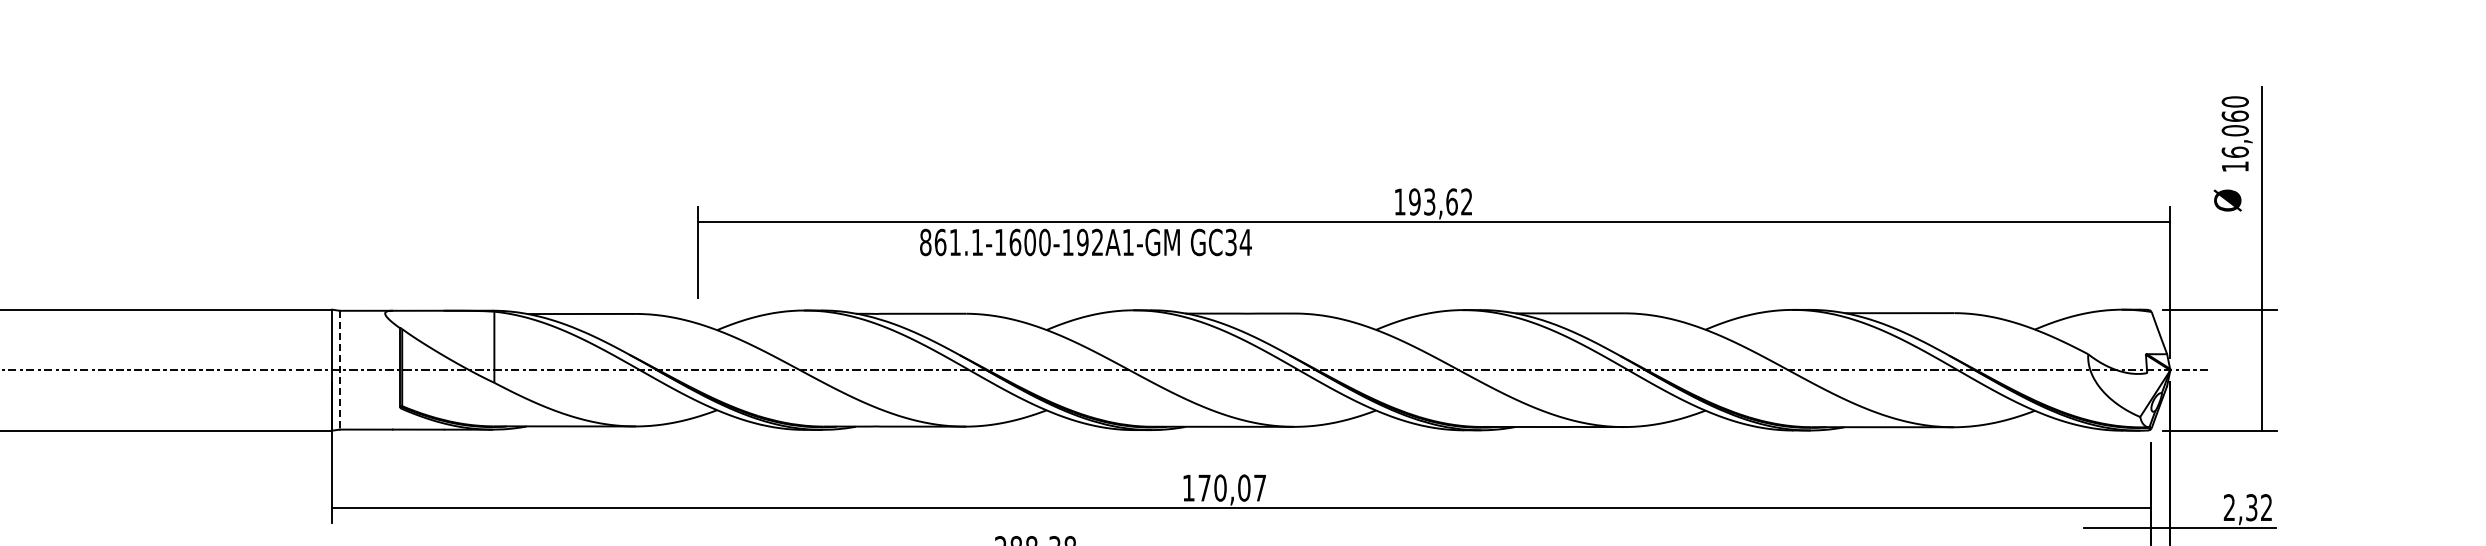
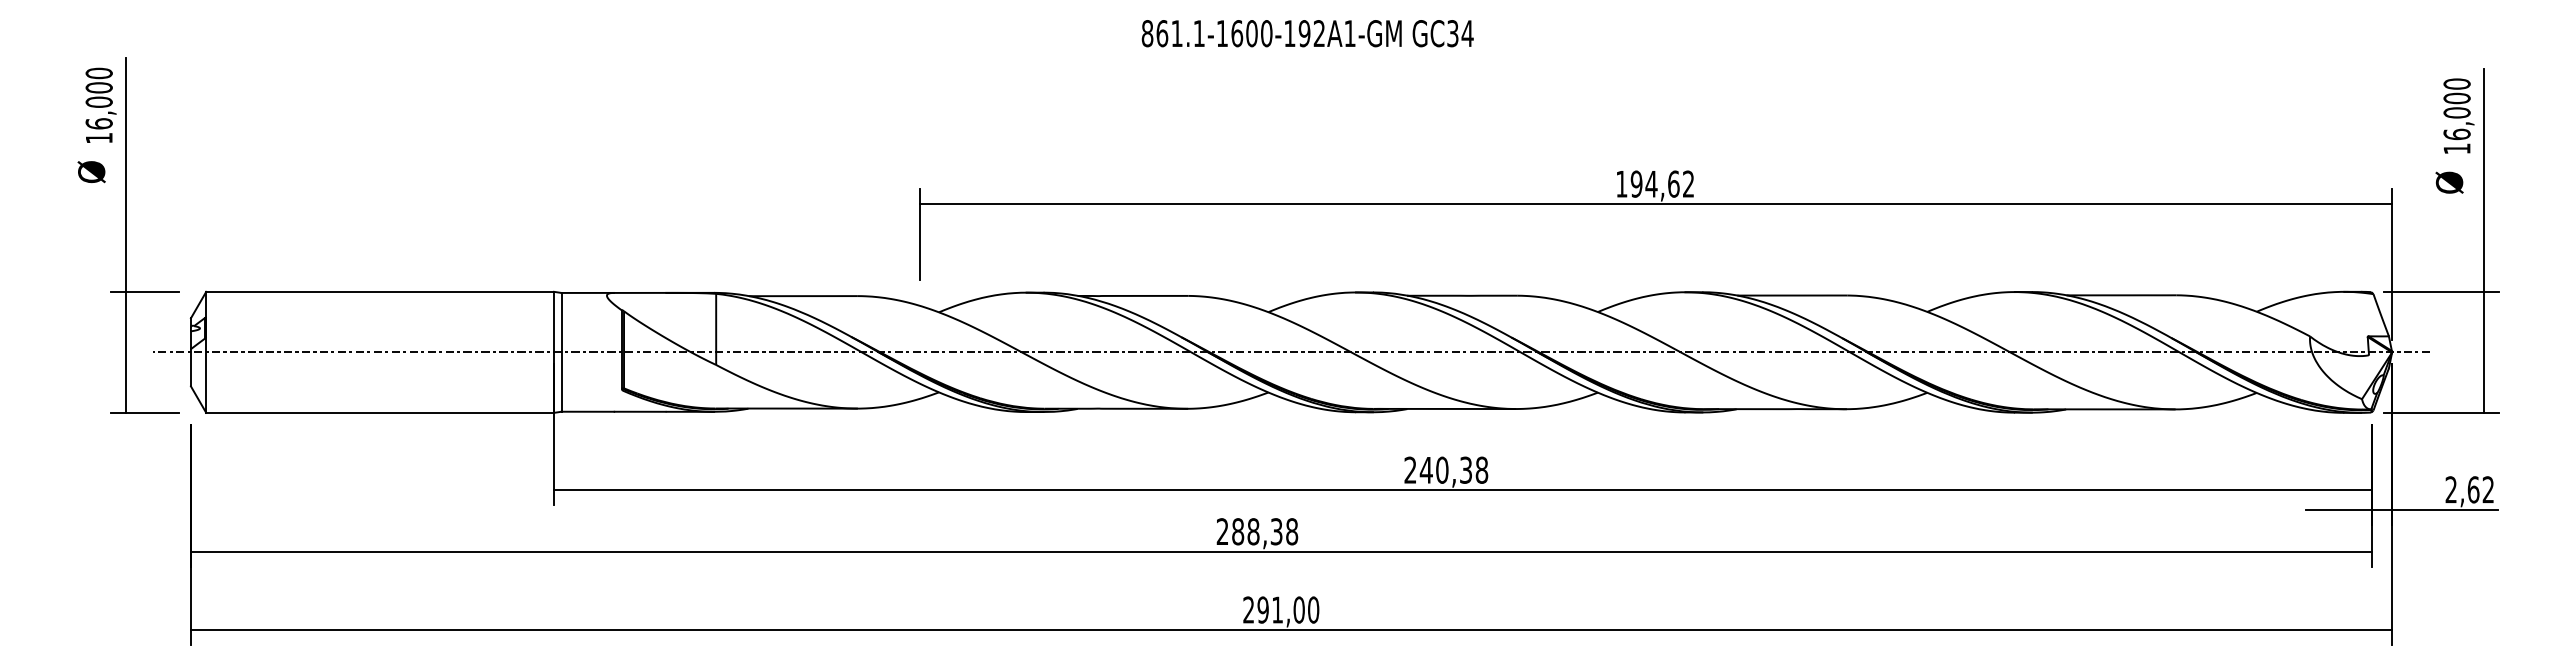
text: (2234, 116) -> (2456, 98), 16,060 -> 16,000
text: (1429, 201) -> (1651, 183), 193,62 -> 194,62
text: (1085, 242) -> (1307, 33), moved
line: (339, 370) -> (561, 352), dashed -> solid
text: (1224, 487) -> (1446, 469), 170,07 -> 240,38
text: (2251, 507) -> (2473, 489), 2,32 -> 2,62

